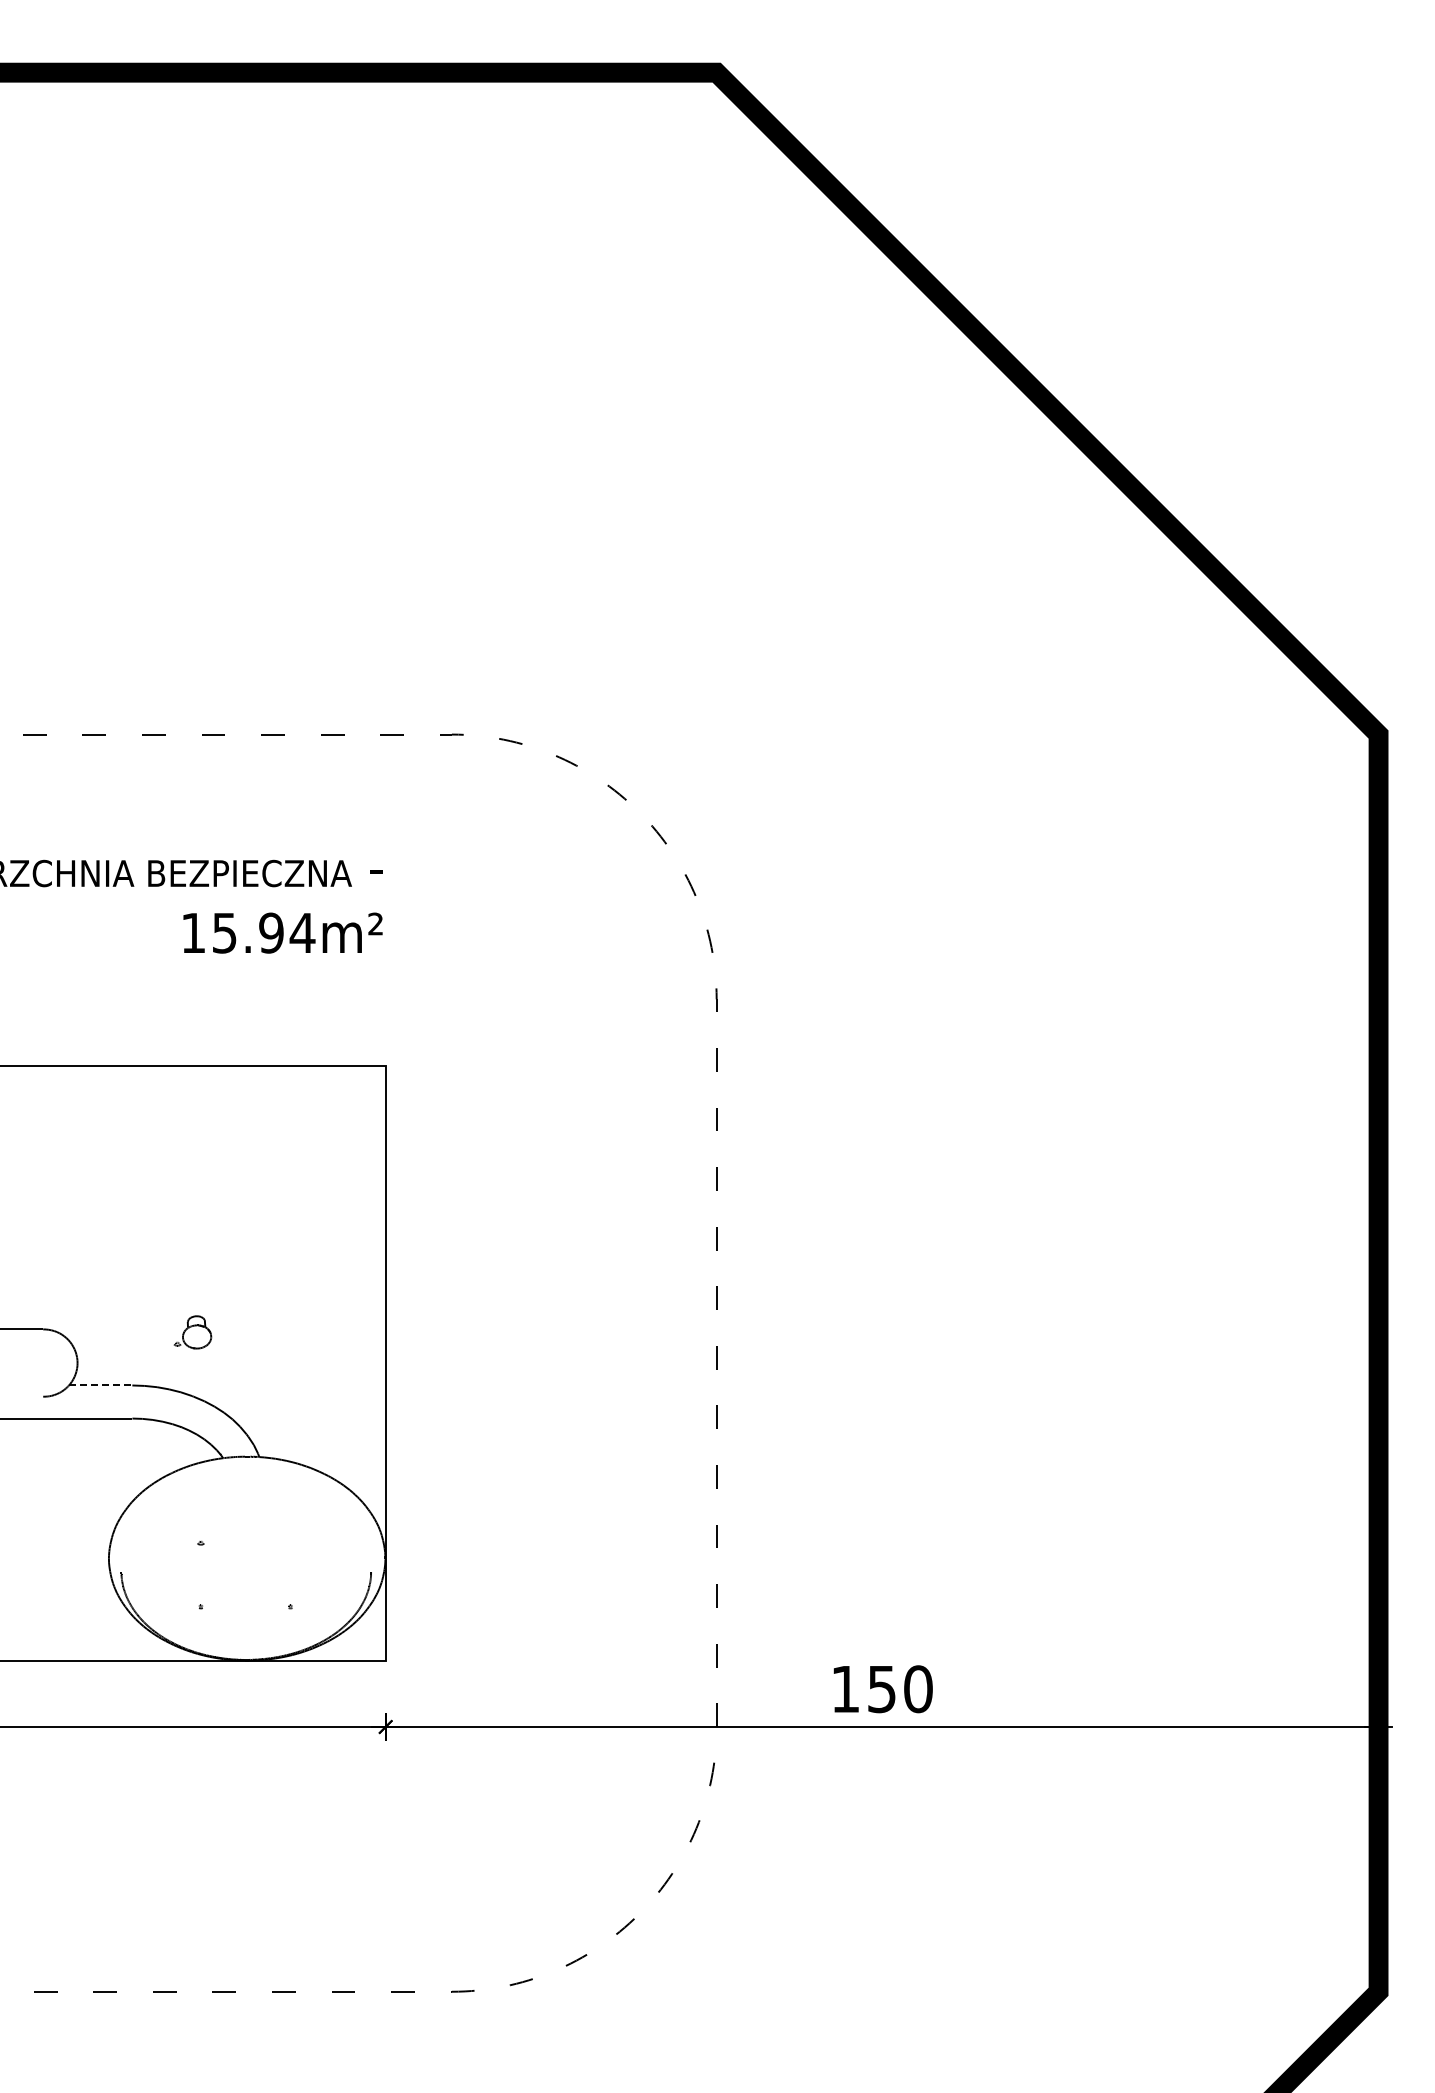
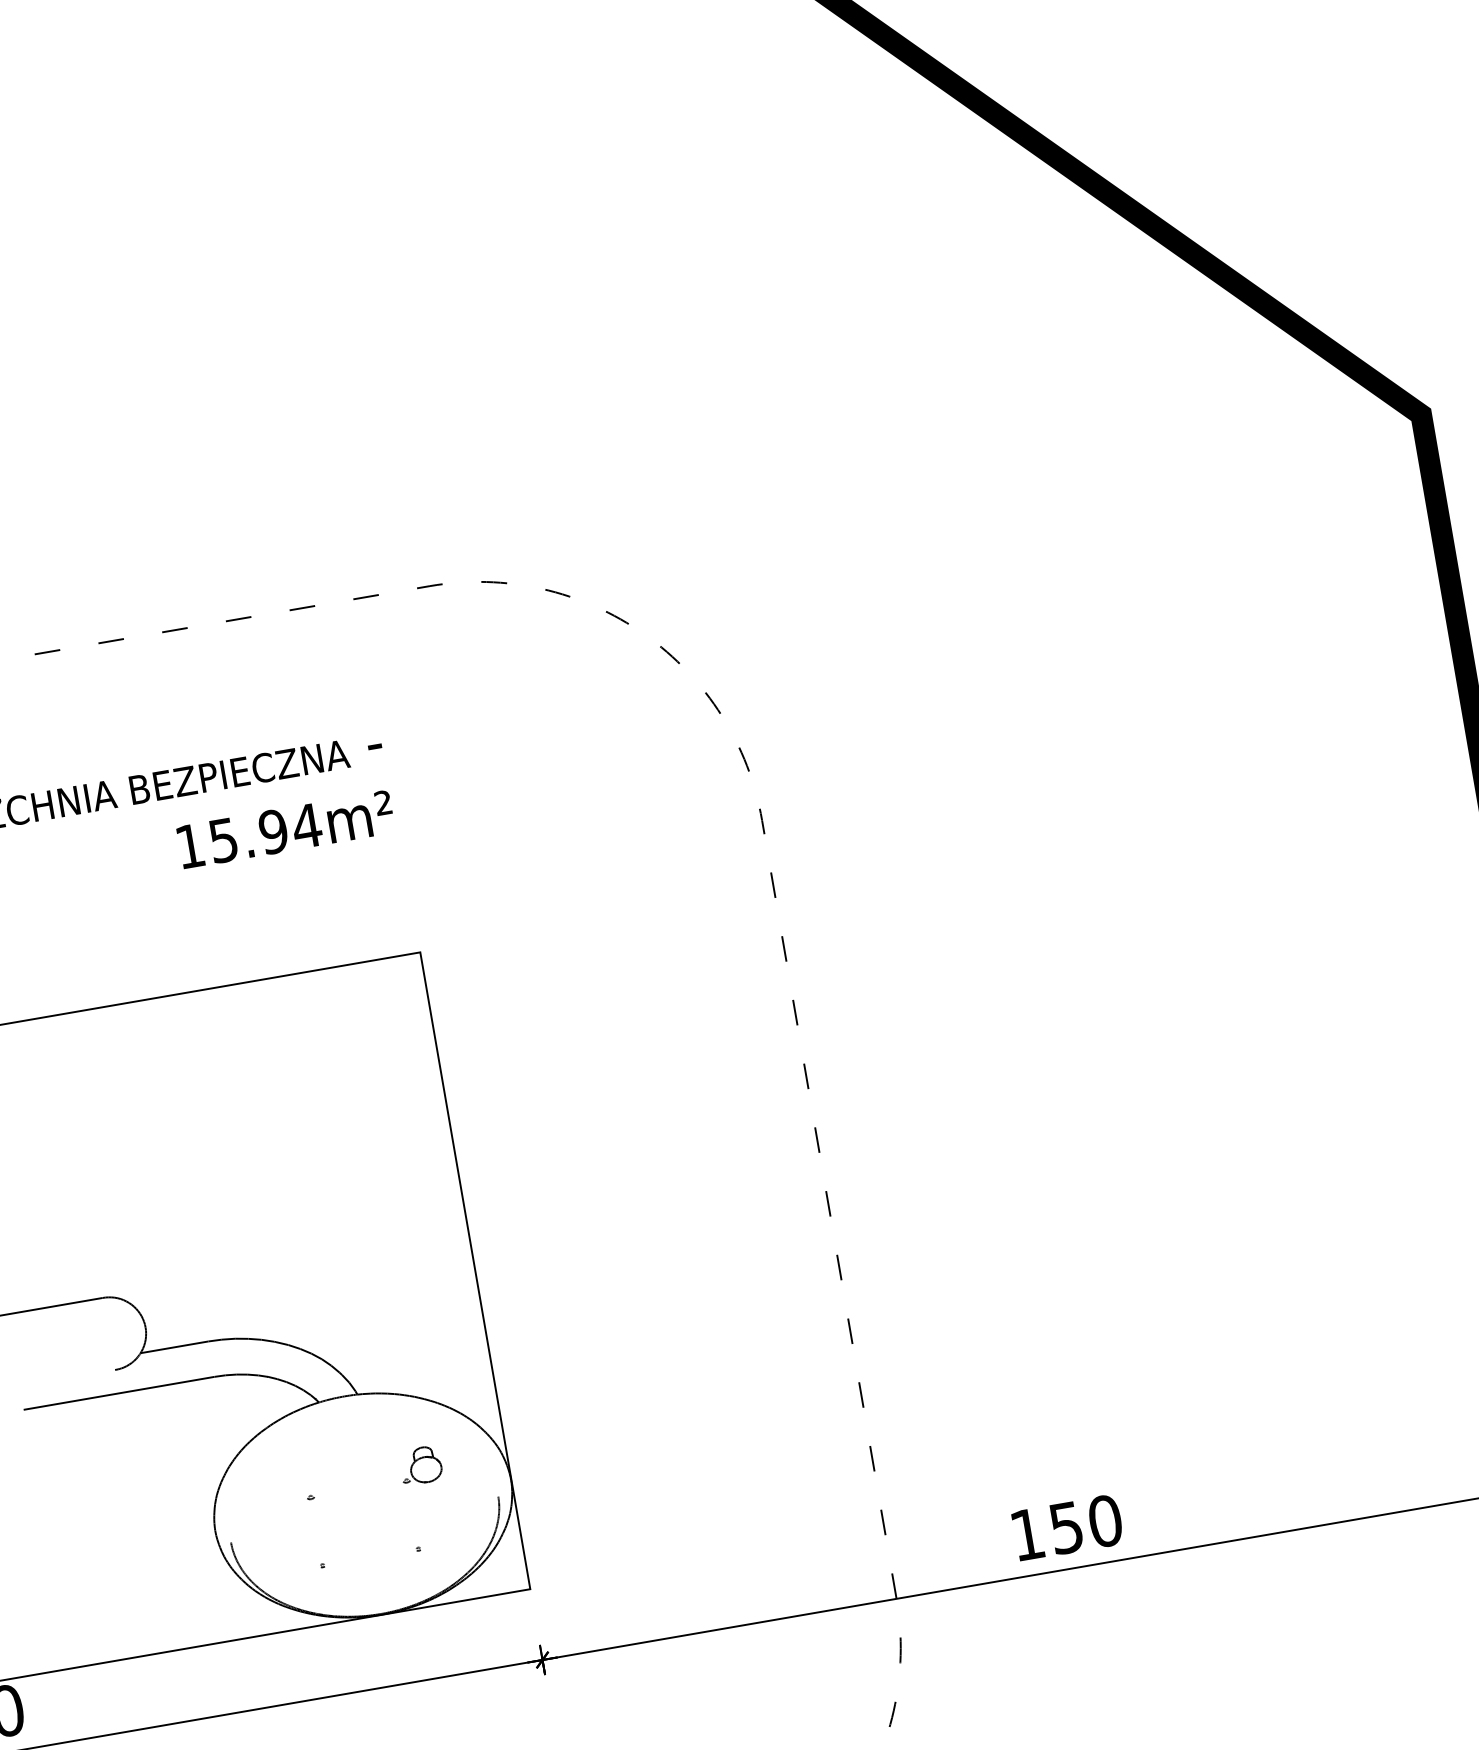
part: (192, 1332) -> (420, 1465), moved
line: (100, 1385) -> (174, 1347), dashed -> solid

